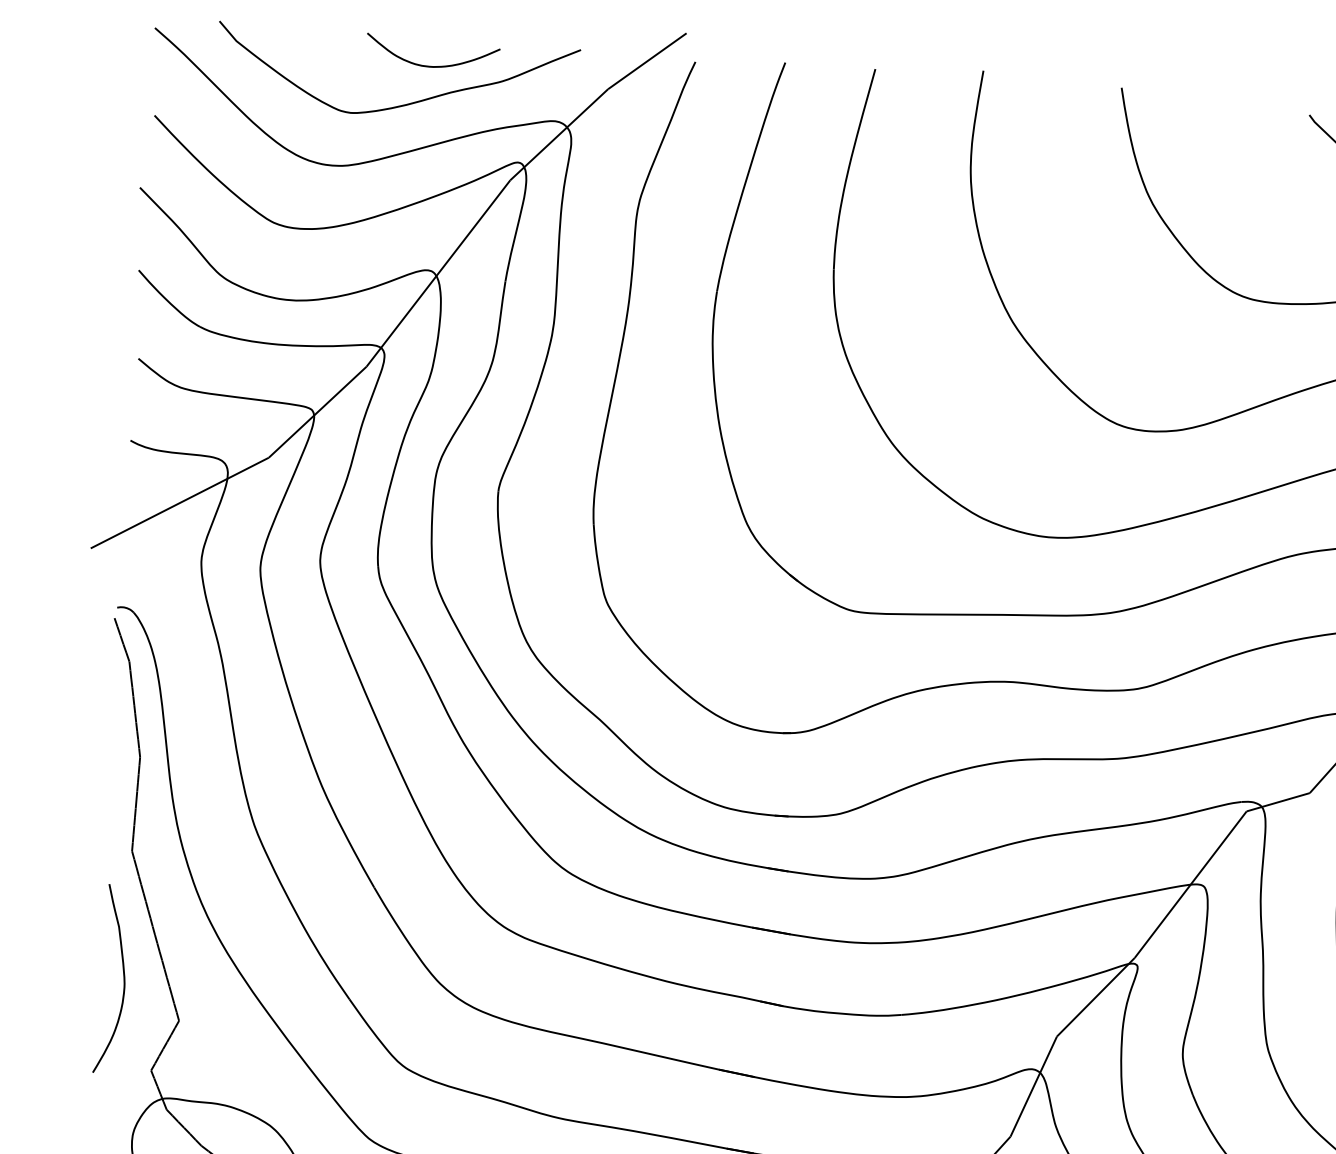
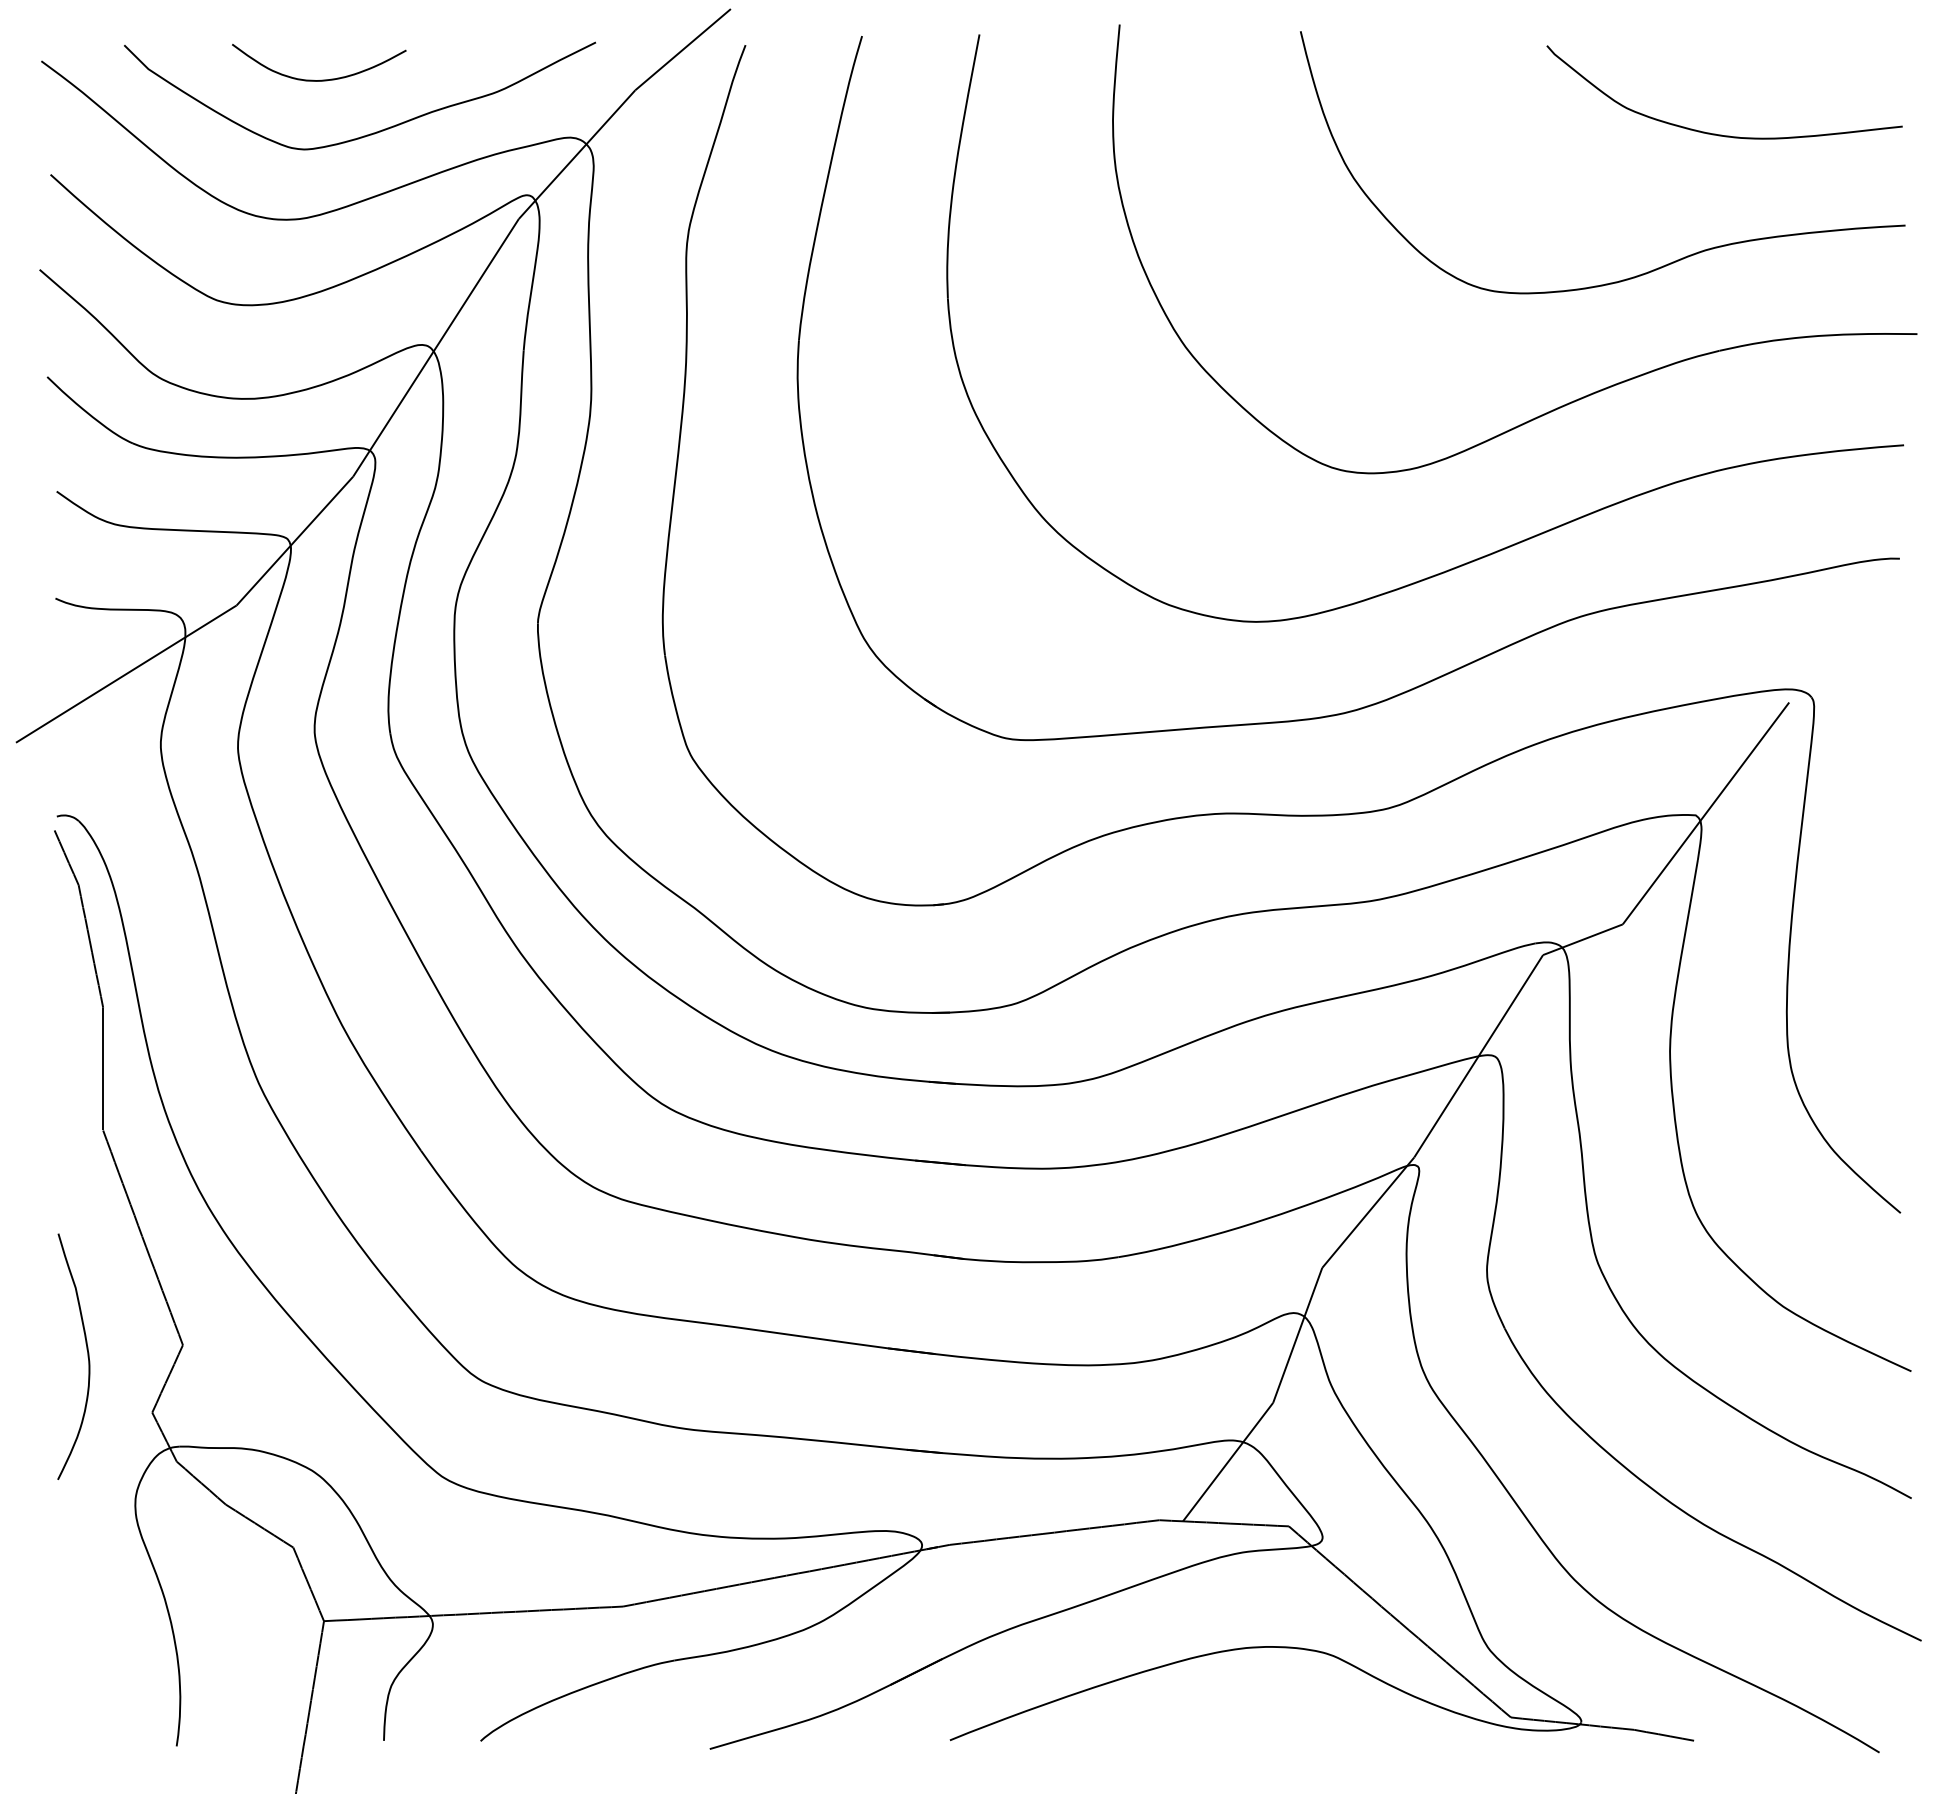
curve: (433, 65) -> (321, 79), moved
curve: (123, 980) -> (87, 1356), moved

